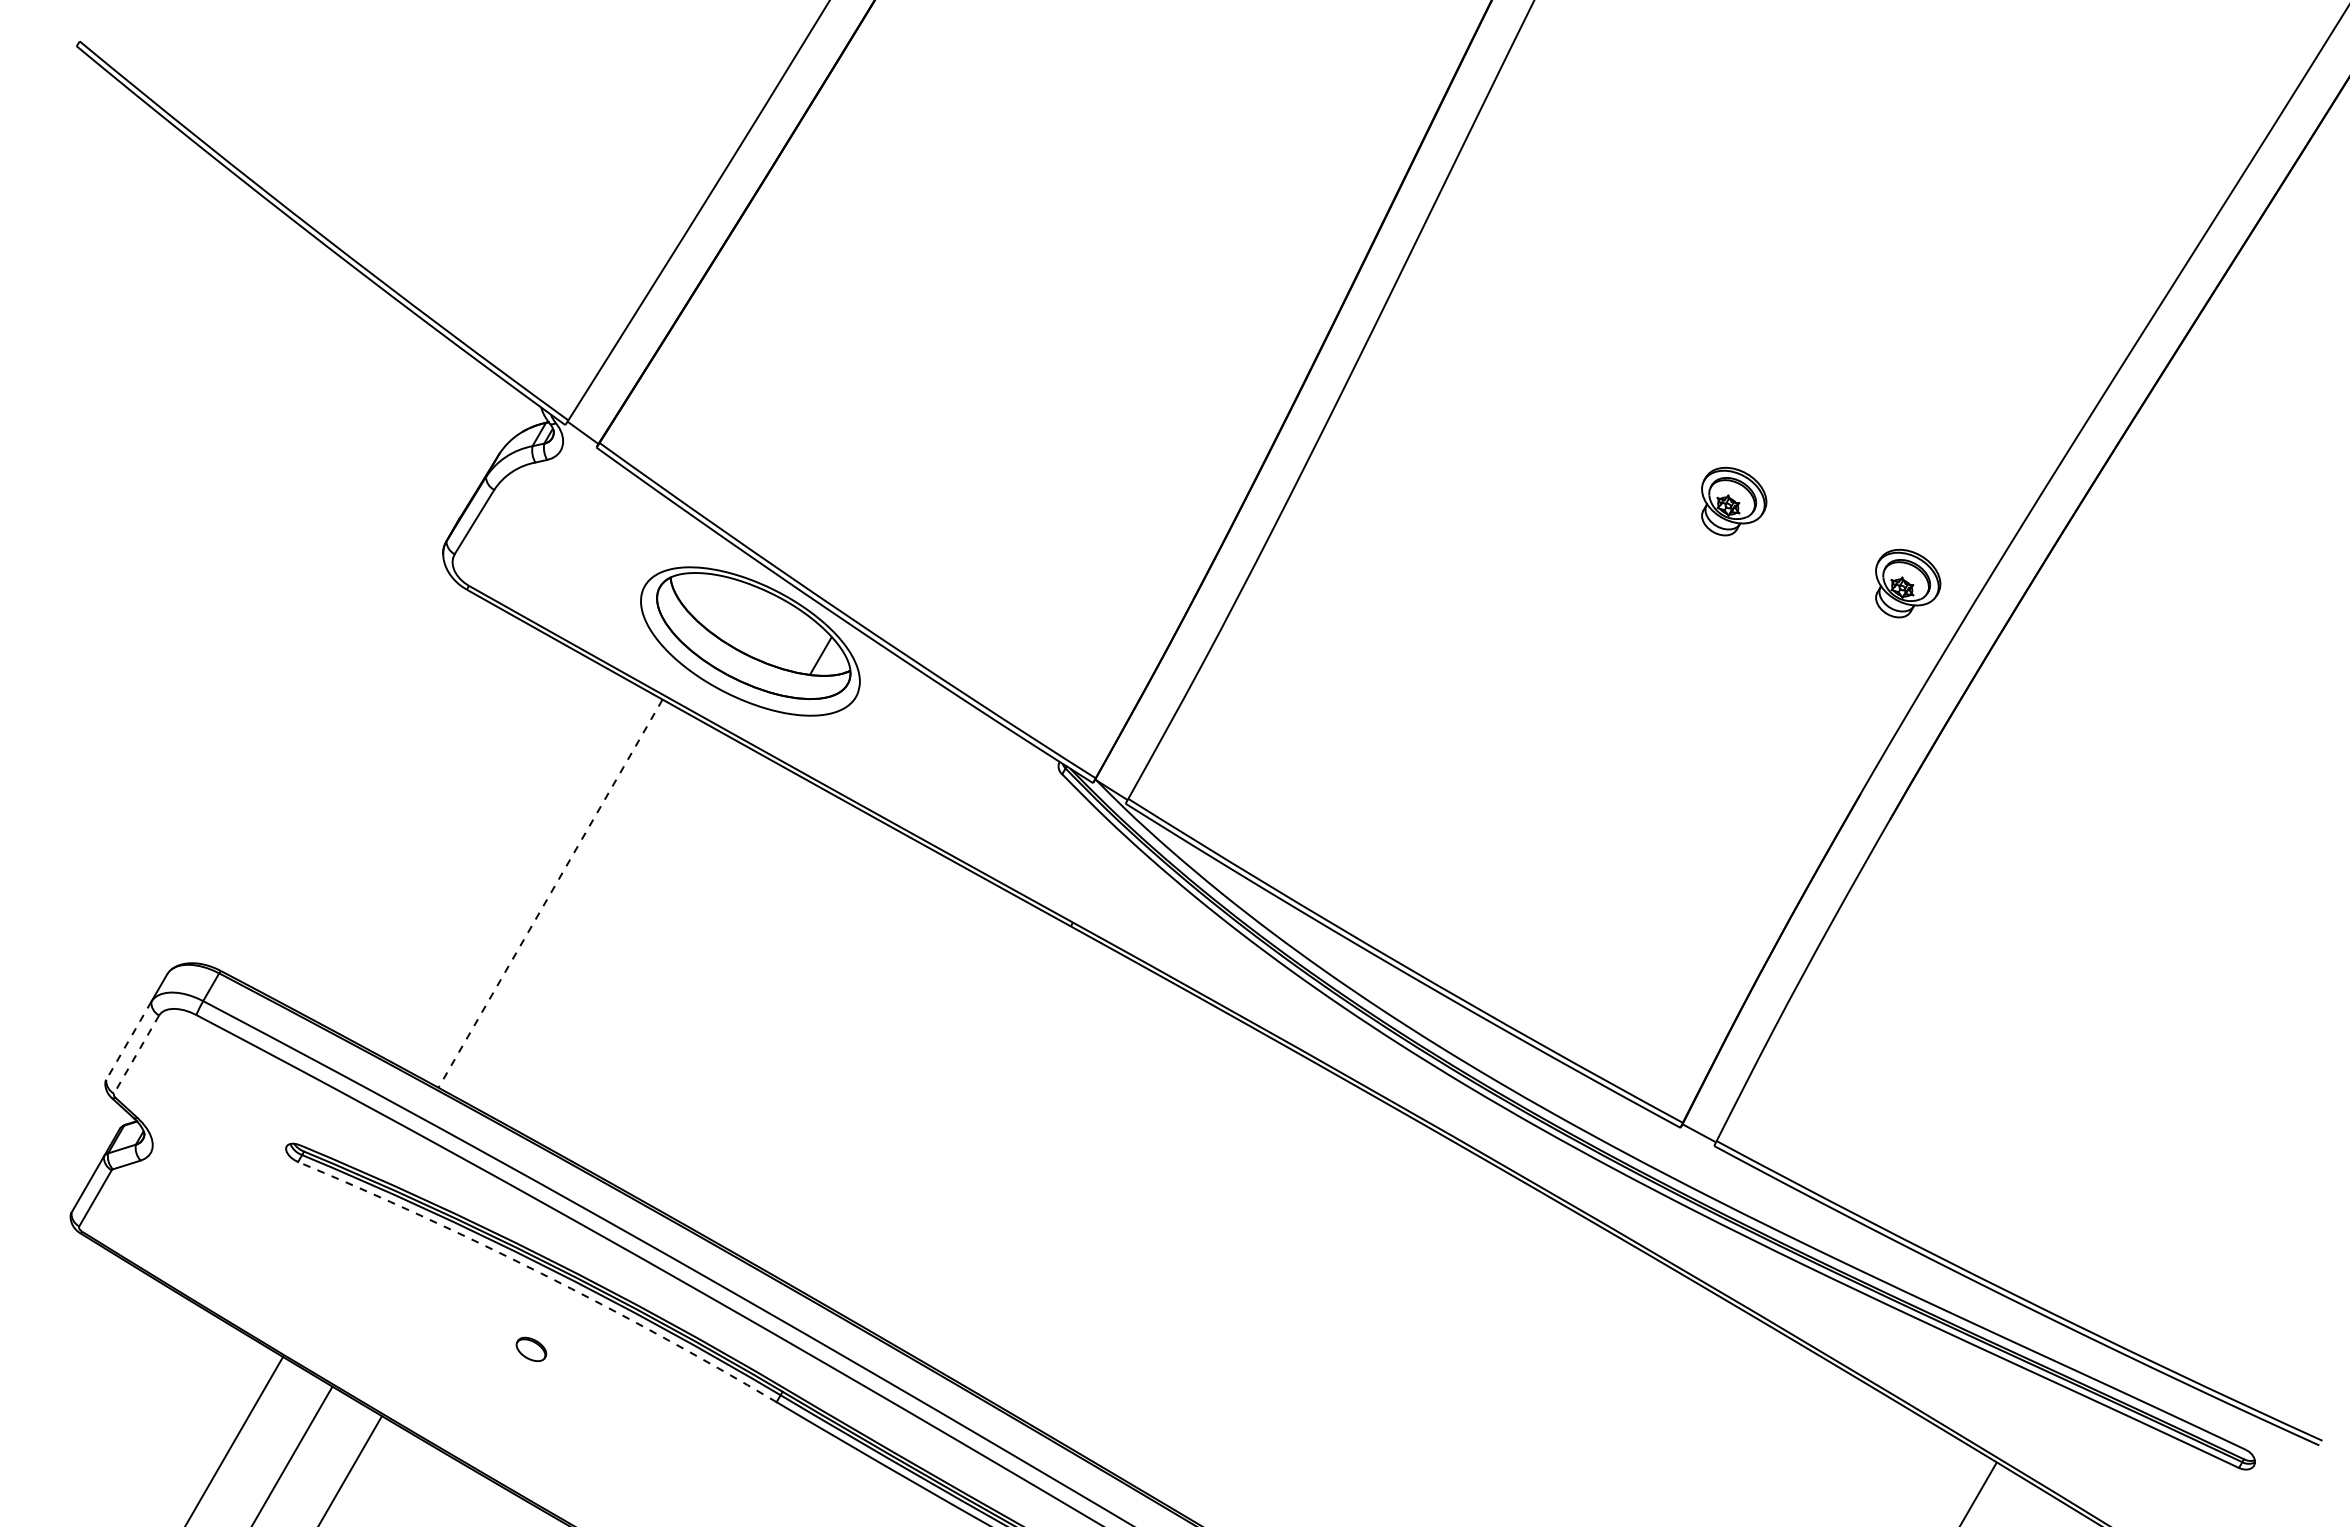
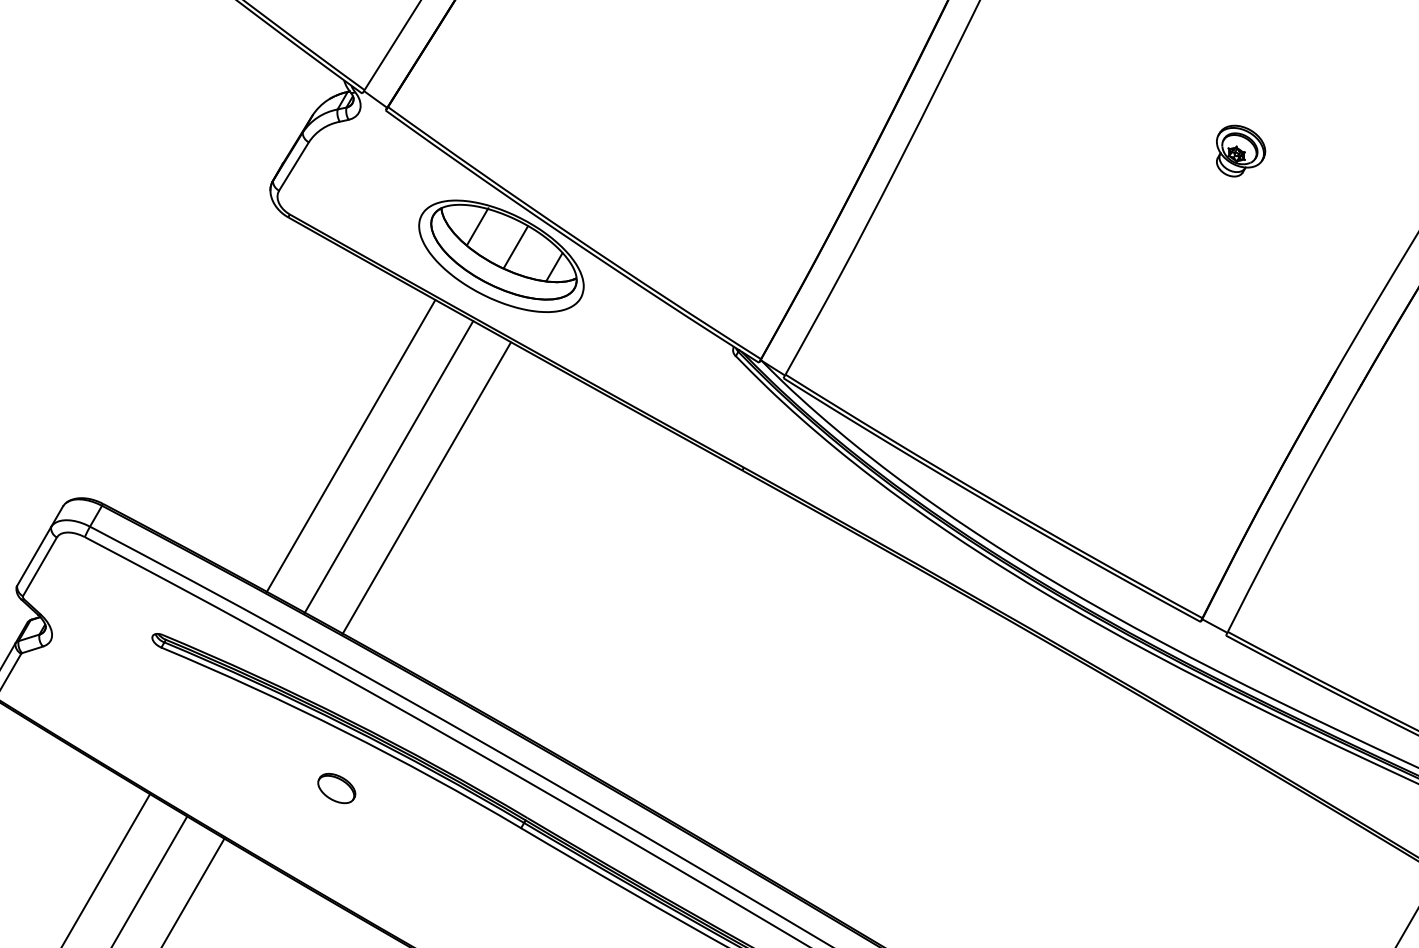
part: (1908, 583) -> (1372, 212), removed
line: (718, 601) -> (477, 226), added
line: (769, 628) -> (515, 246), added
line: (550, 894) -> (351, 446), dashed -> solid
line: (600, 921) -> (388, 466), added
line: (651, 949) -> (427, 487), added
line: (128, 1041) -> (33, 557), dashed -> solid
line: (136, 1054) -> (39, 566), dashed -> solid
arc: (541, 1273) -> (344, 731), dashed -> solid
part: (531, 1349) -> (336, 788), size x1.67

